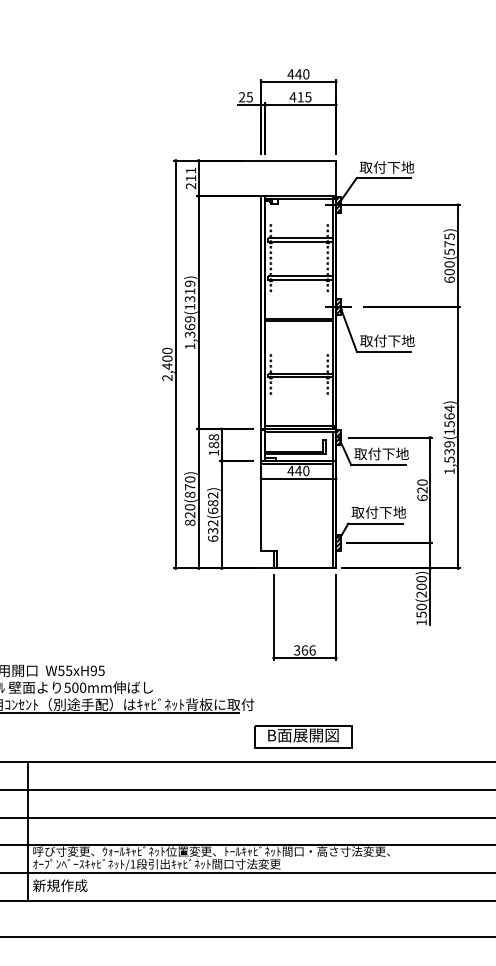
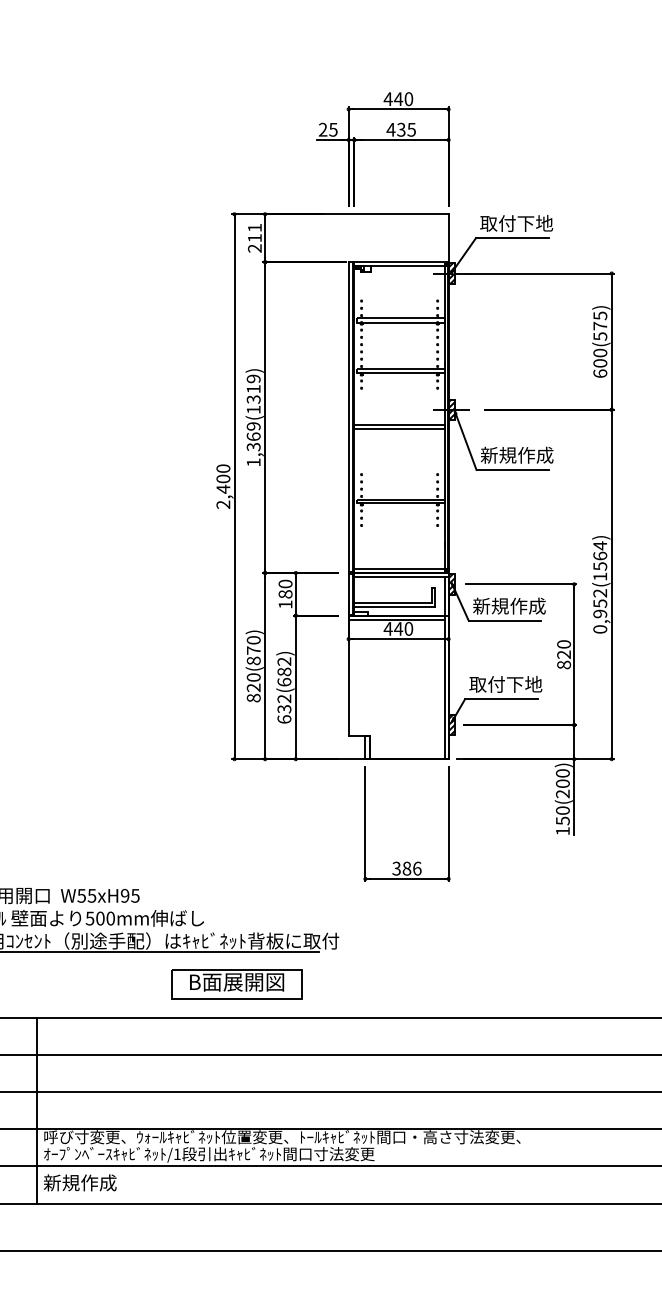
text: (300, 97) -> (401, 129), 415 -> 435
text: (386, 340) -> (516, 454), 取付下地 -> 新規作成
text: (213, 436) -> (285, 583), 188 -> 180
text: (381, 453) -> (509, 605), 取付下地 -> 新規作成
text: (449, 457) -> (600, 611), 1,539(1564) -> 0,952(1564)
text: (422, 497) -> (563, 664), 620 -> 820
text: (304, 650) -> (406, 868), 366 -> 386
part: (303, 737) -> (236, 984), moved

